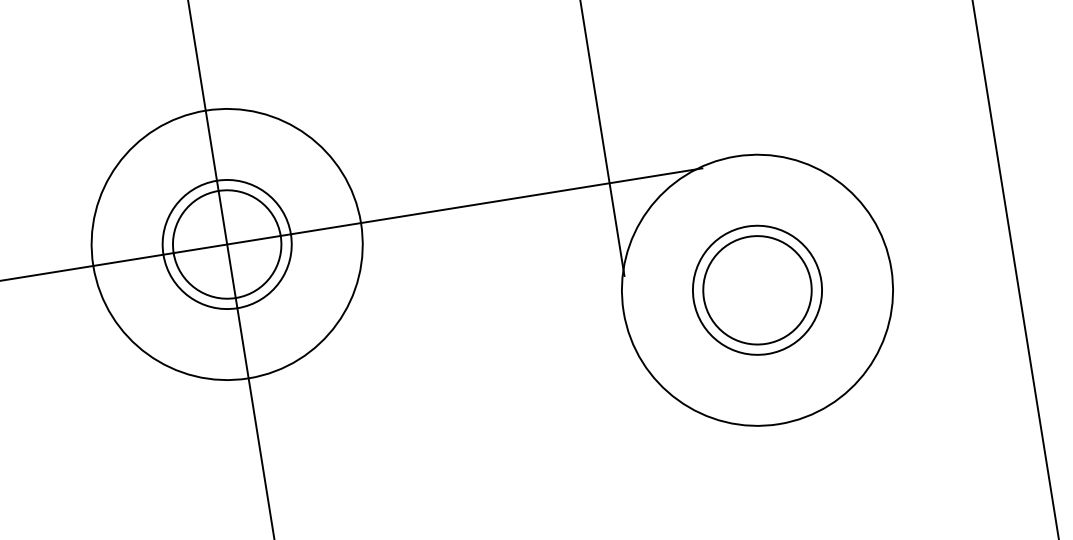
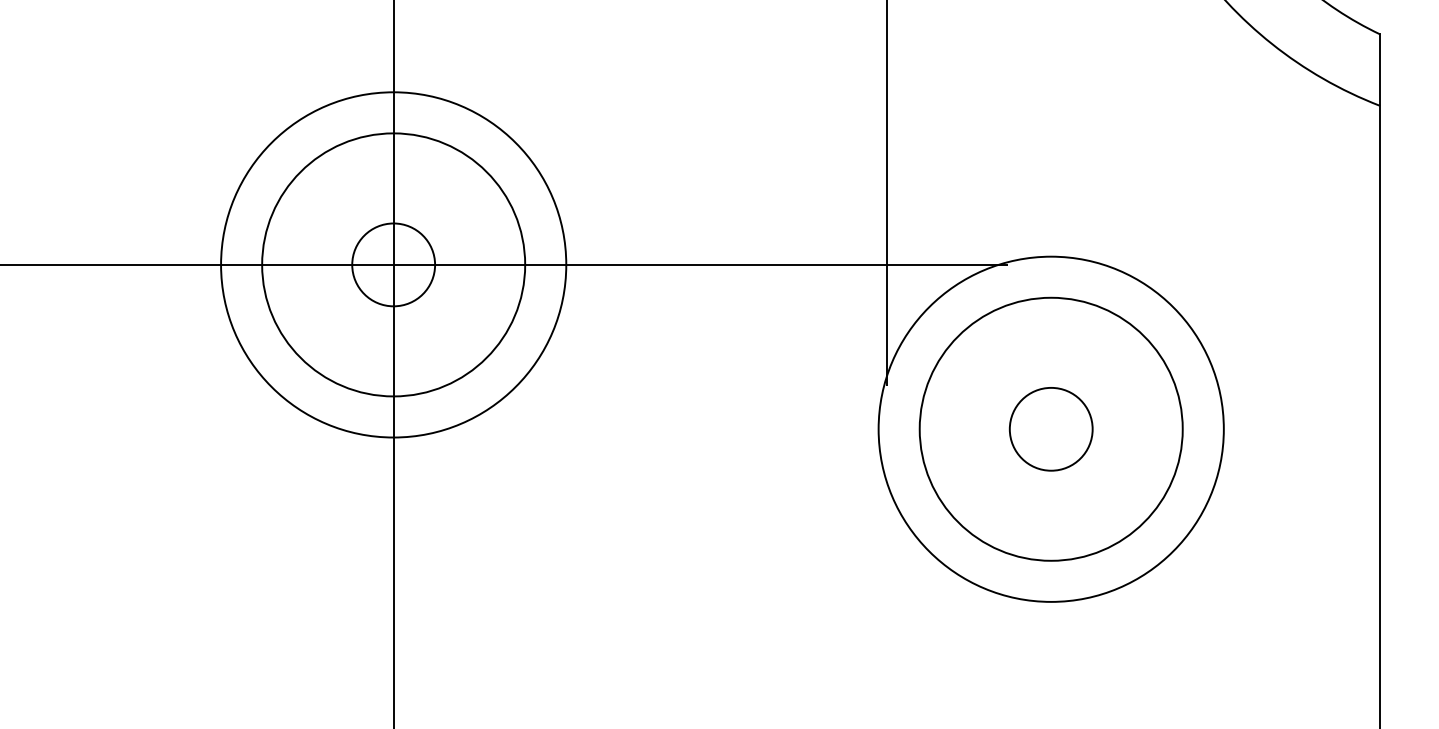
circle: (227, 244) -> (393, 264), size x0.6
circle: (227, 244) -> (393, 264), size x1.6
circle: (757, 290) -> (1051, 429), size x0.6
circle: (757, 290) -> (1051, 429), size x1.6

